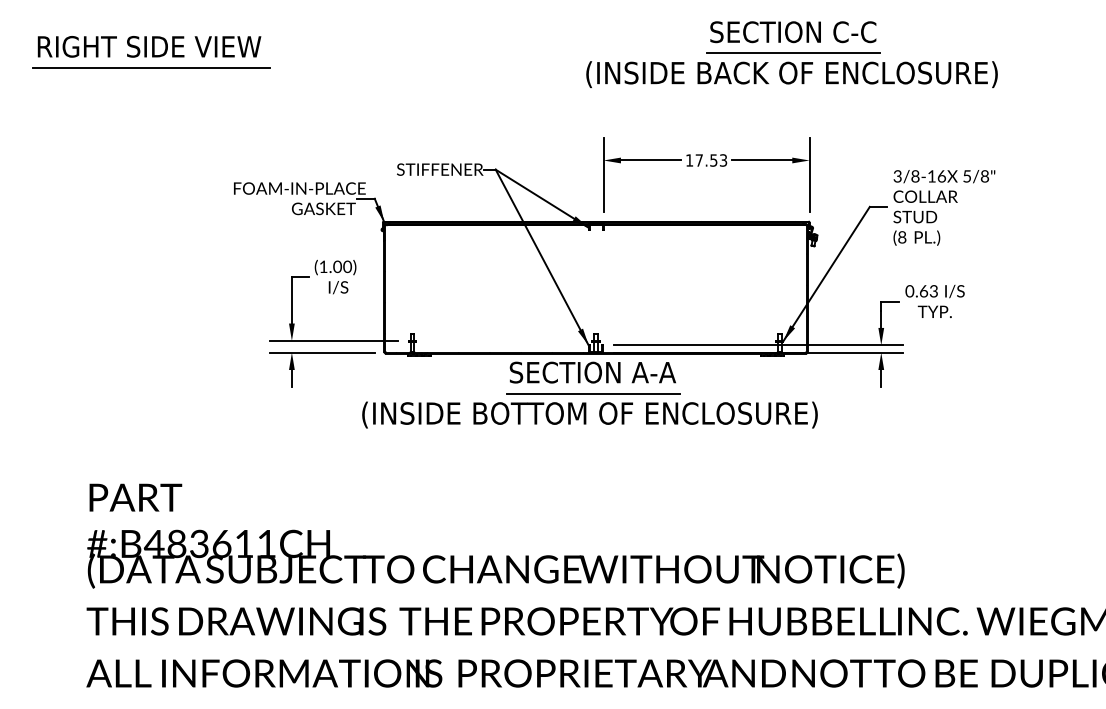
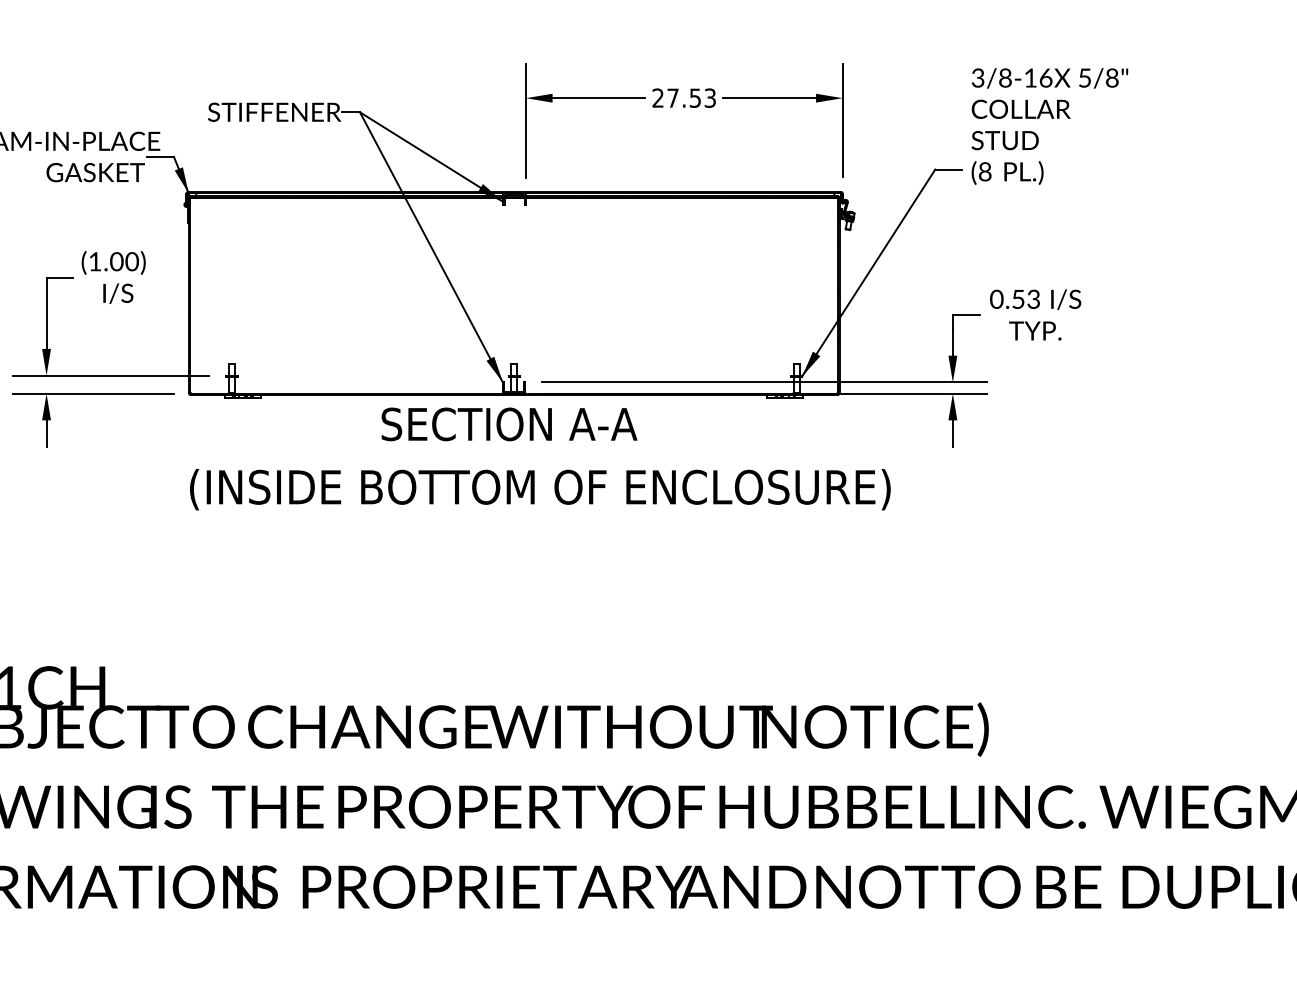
text: (689, 160) -> (657, 98), 17.53 -> 27.53
text: (944, 207) -> (1050, 125), moved
text: (923, 291) -> (1017, 299), 0.63 -> 0.53
line: (592, 393) -> (508, 456), removed
text: (589, 414) -> (539, 488), moved

